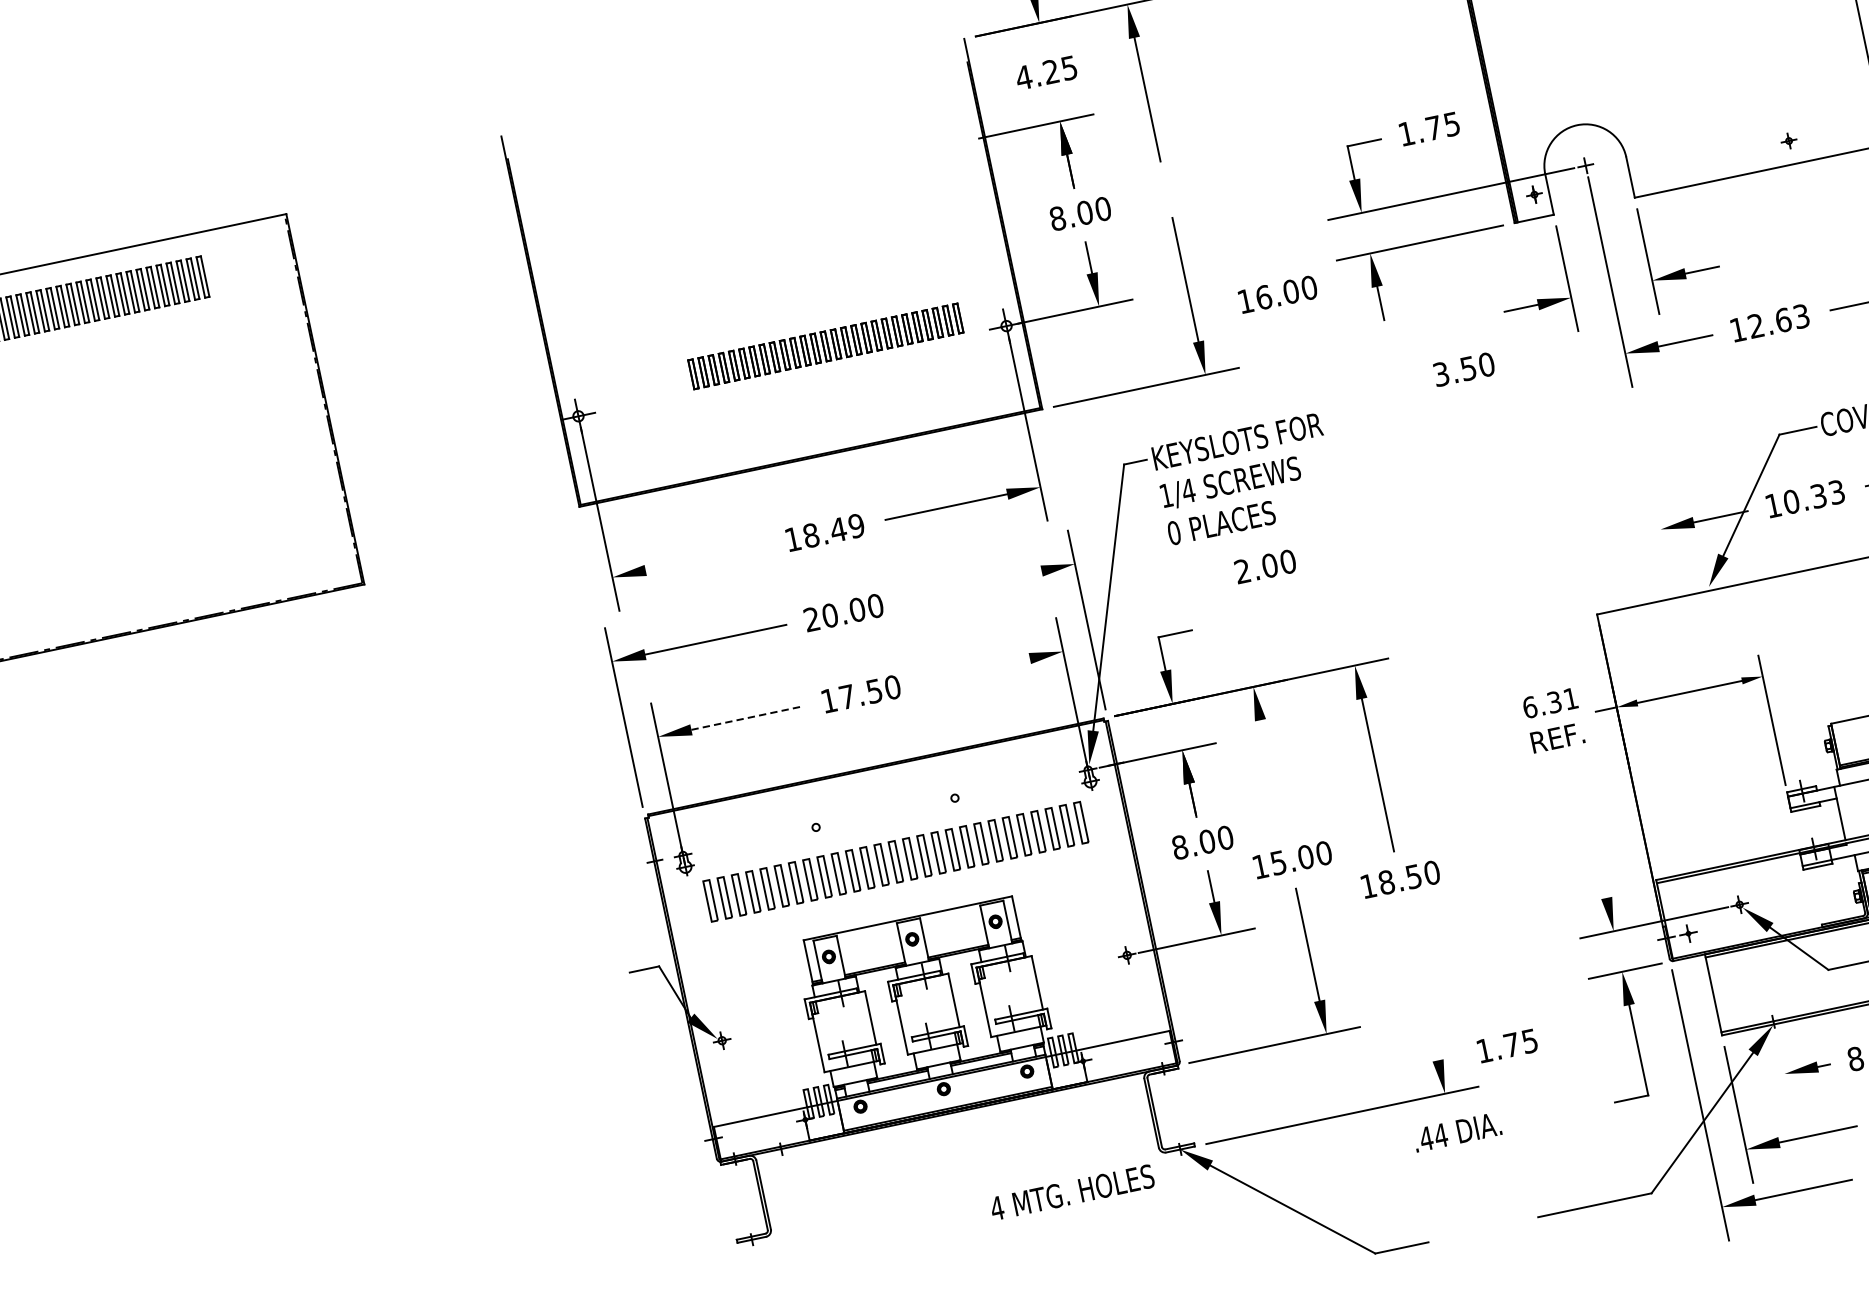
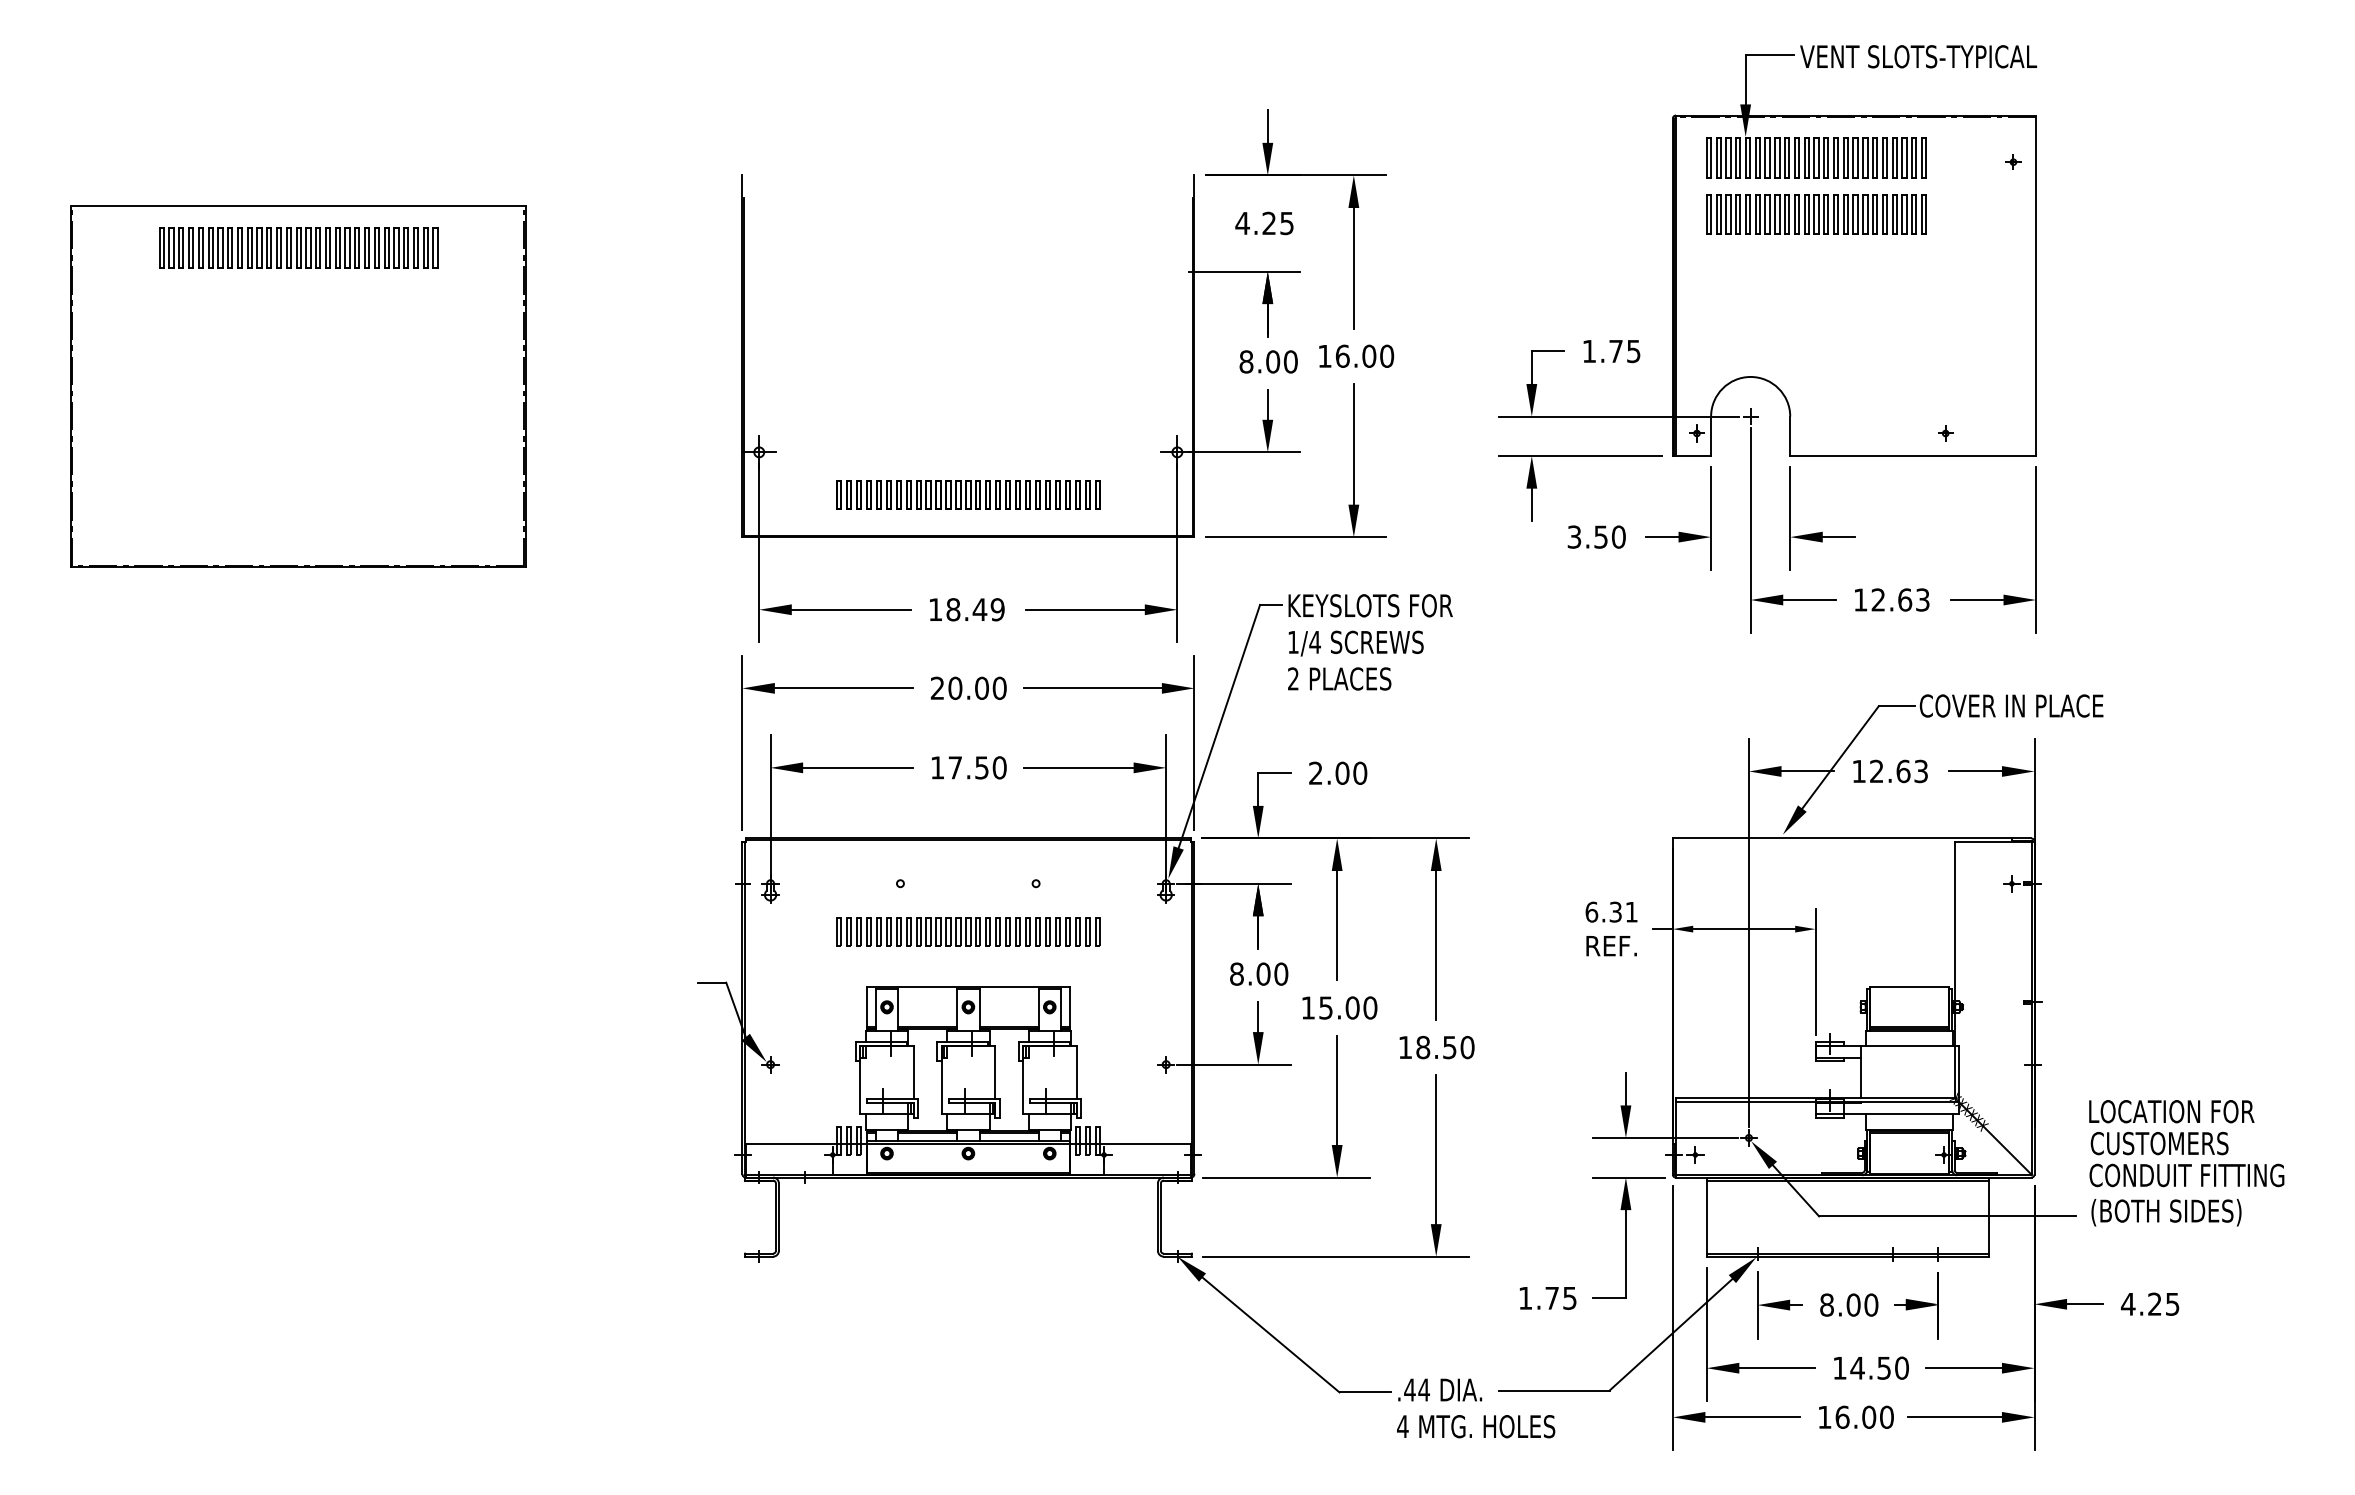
text: (1277, 293) -> (1356, 355), moved
part: (825, 346) -> (968, 494), moved
text: (1463, 368) -> (1596, 536), moved
text: (1805, 498) -> (1890, 771), 10.33 -> 12.63
text: (1174, 532) -> (1293, 678), 0 -> 2
line: (705, 557) -> (850, 609), added
text: (1265, 565) -> (1338, 772), moved
line: (970, 586) -> (1092, 688), added
line: (973, 670) -> (1078, 767), added
line: (1694, 694) -> (1748, 932), added
line: (747, 717) -> (857, 767), dashed -> solid
line: (1272, 775) -> (1337, 925), added
part: (896, 861) -> (968, 931), size x0.71
line: (1602, 880) -> (1625, 1088), added
line: (1422, 983) -> (1436, 1149), added
text: (1507, 1046) -> (1547, 1298), moved
line: (1784, 1074) -> (1757, 1305), added
text: (1457, 1131) -> (1440, 1389), moved
text: (1072, 1192) -> (1476, 1426), moved

